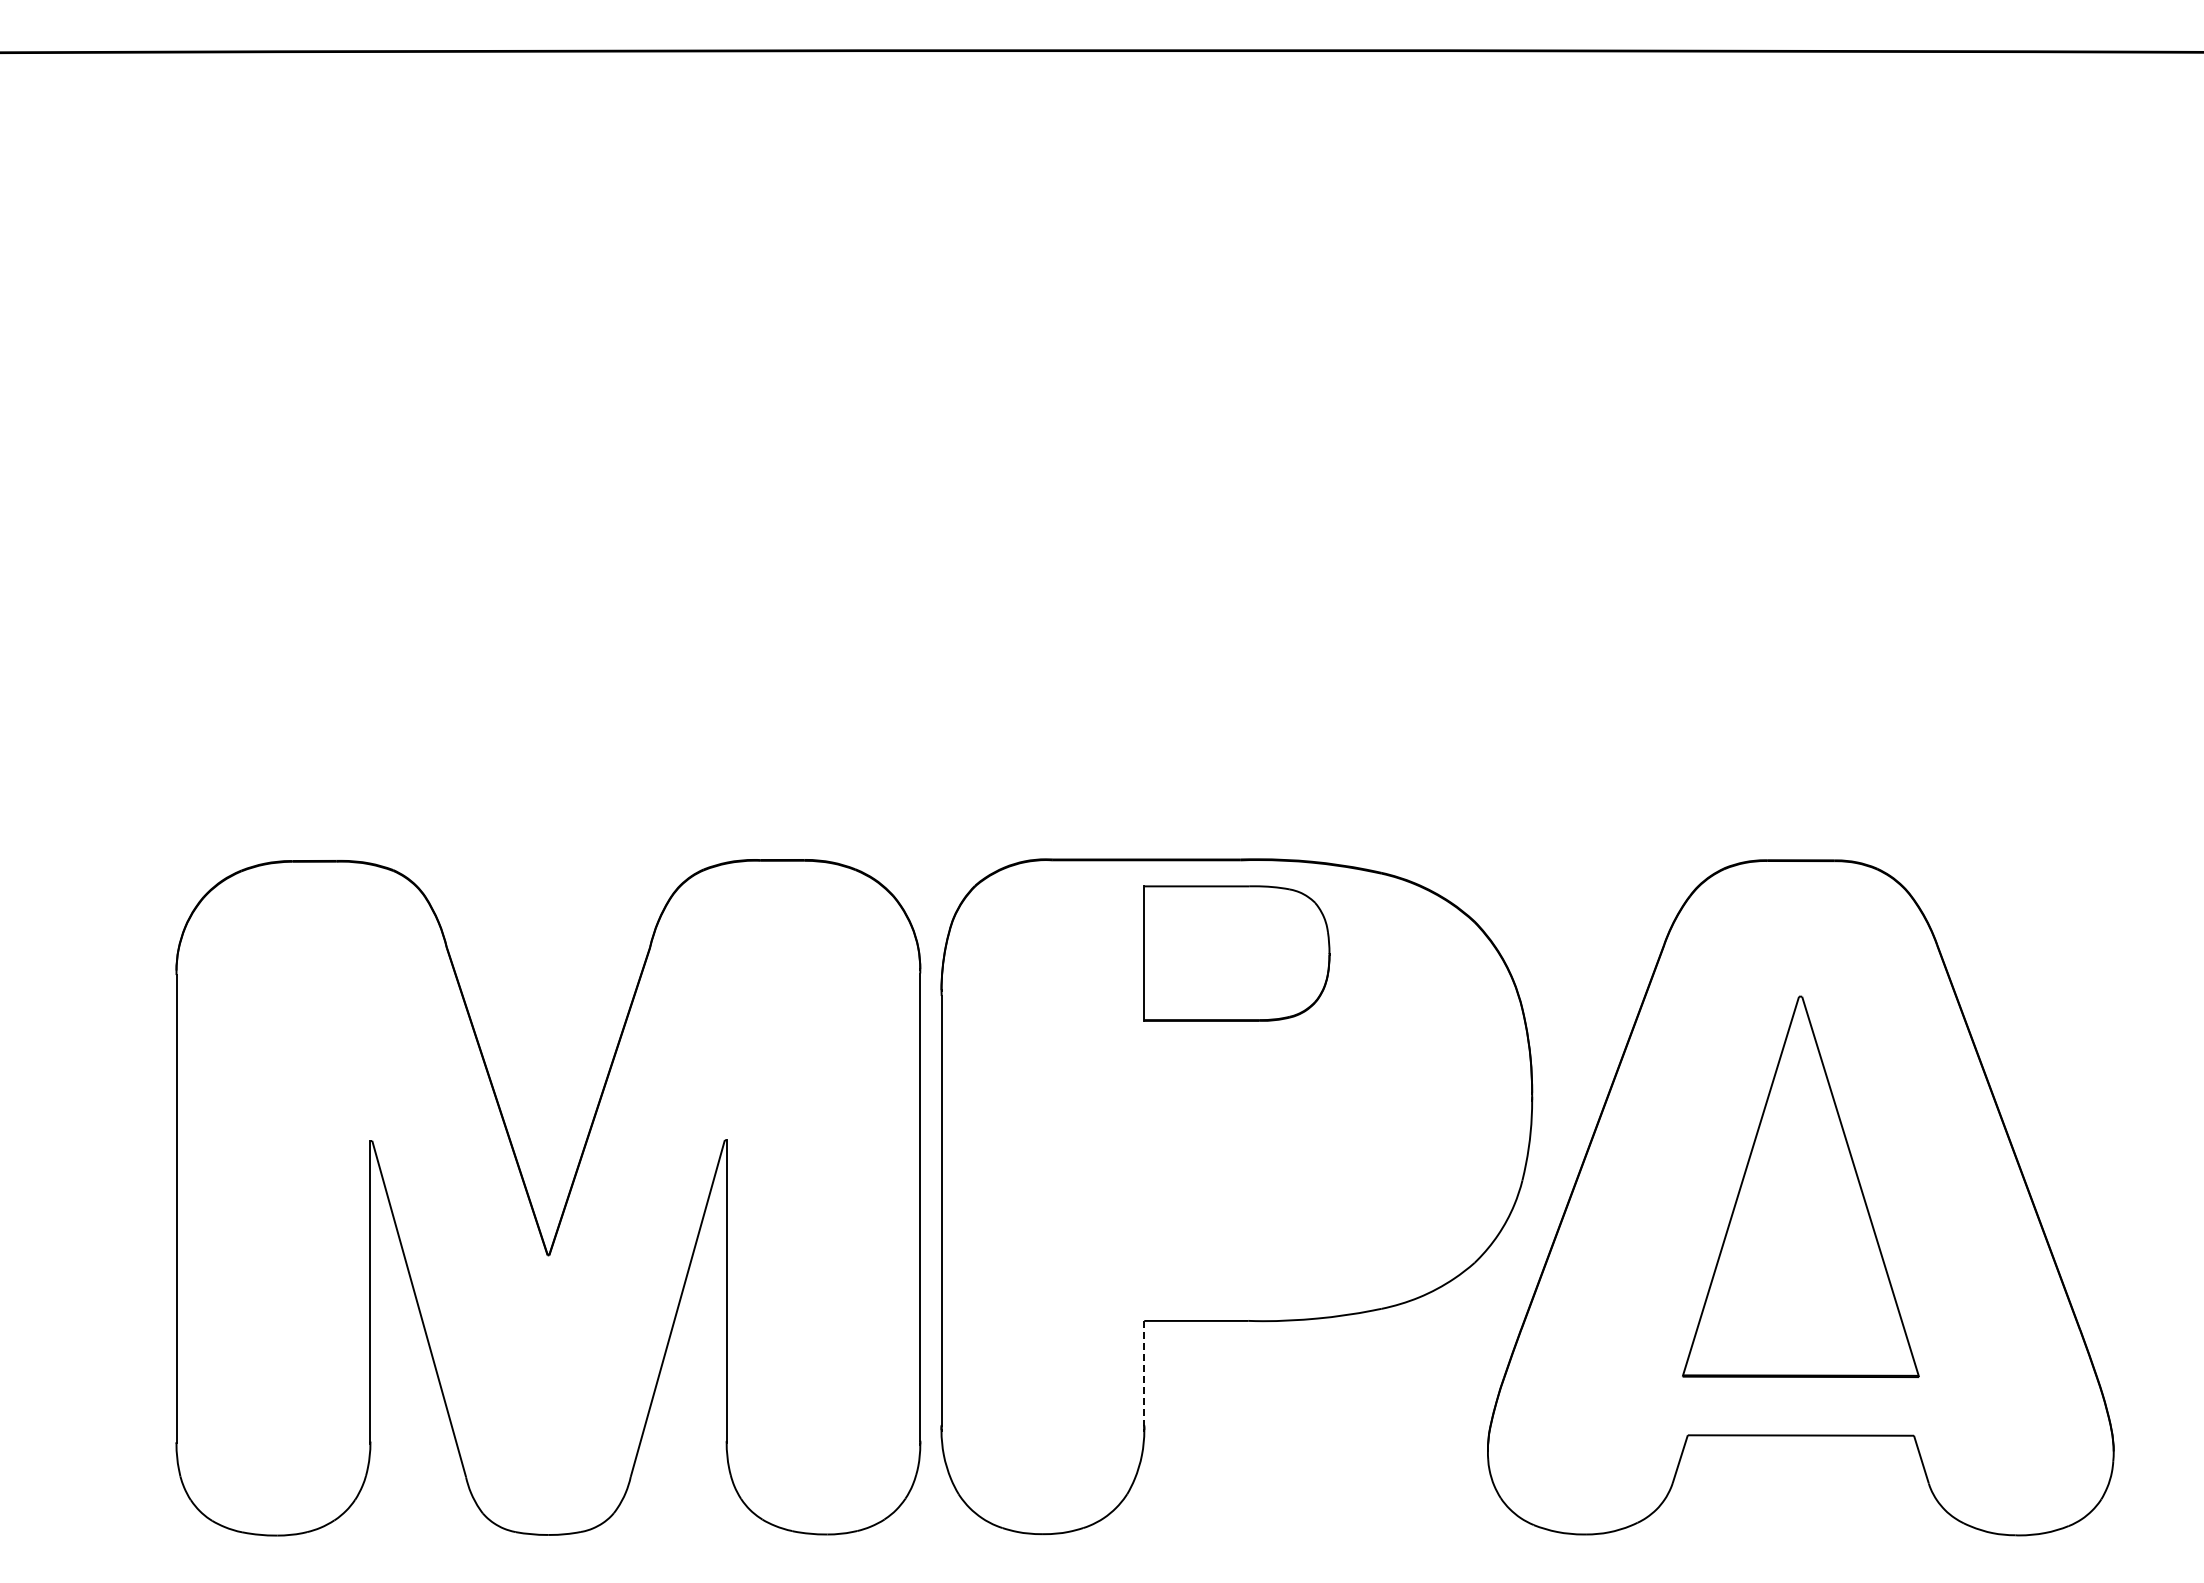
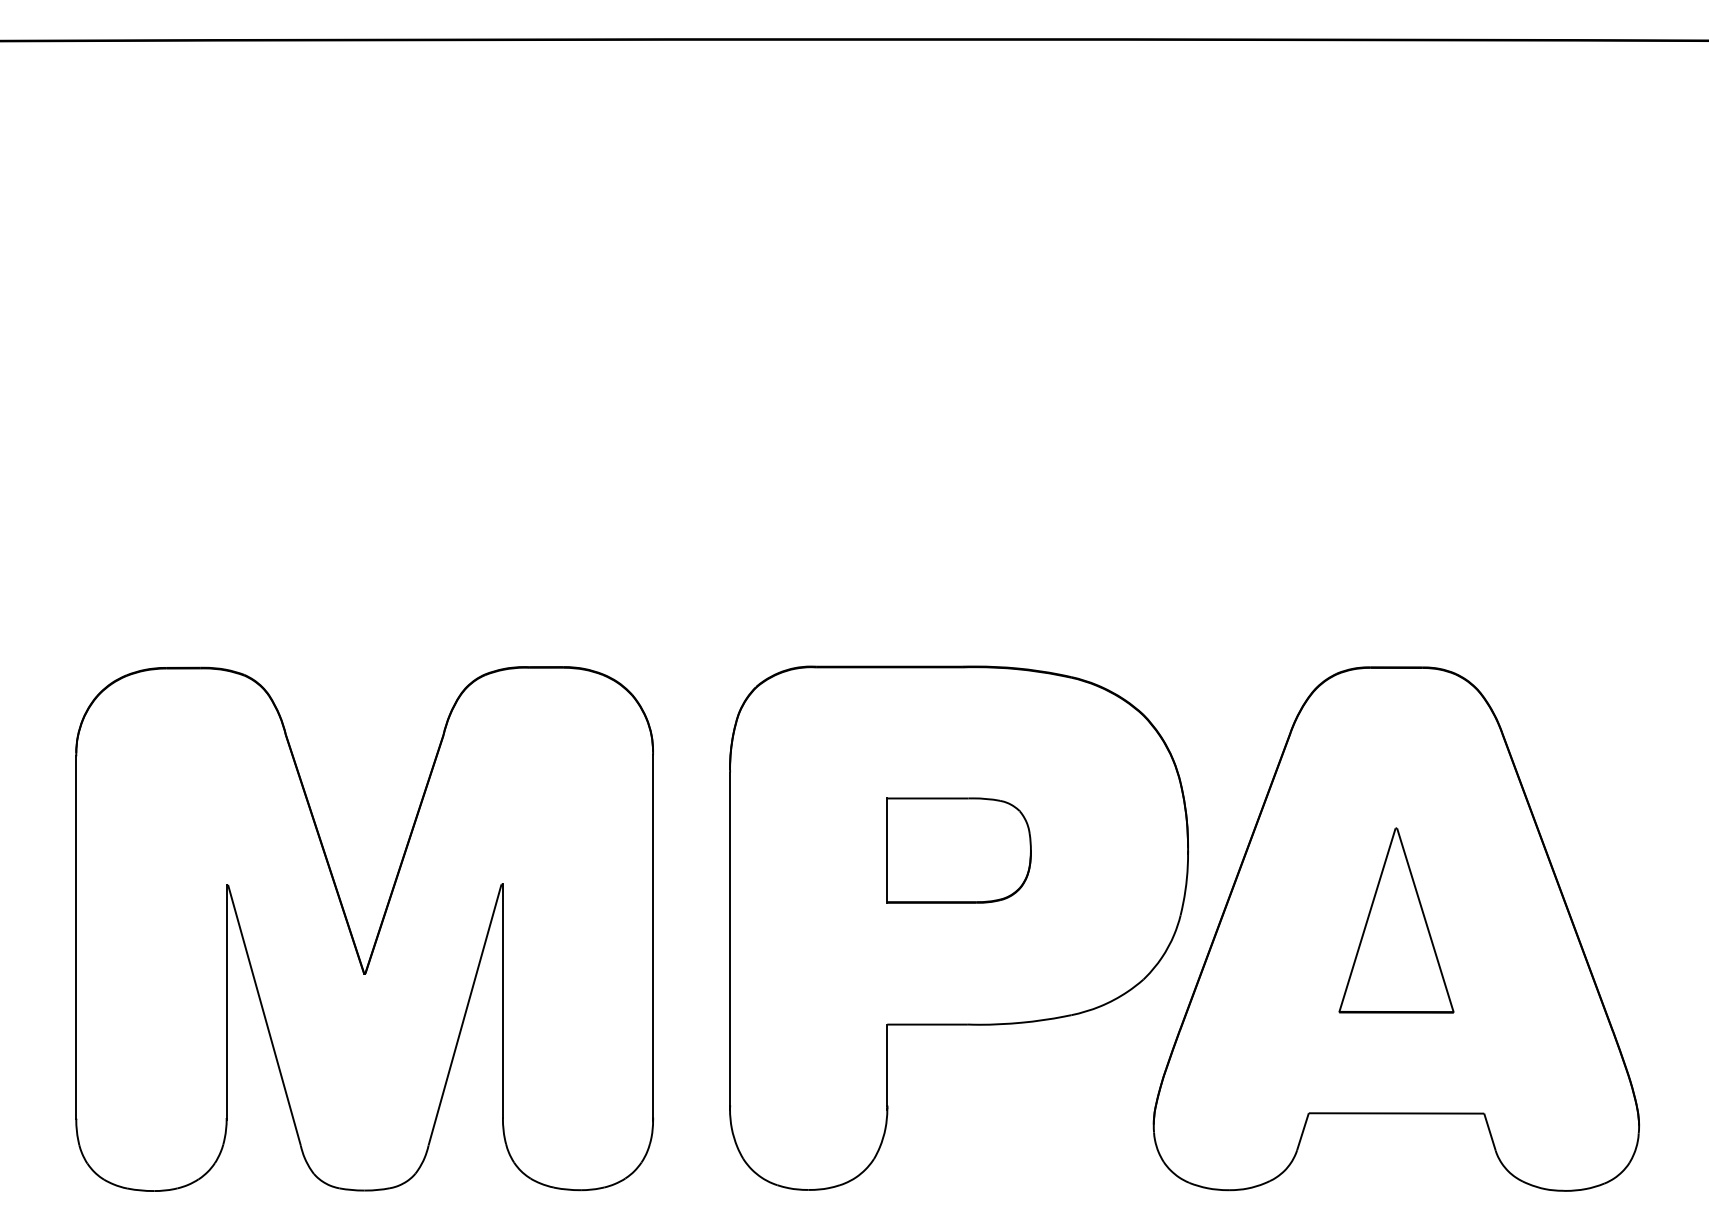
part: (1236, 953) -> (958, 850), moved
part: (1800, 1186) -> (1396, 920), size x0.62
part: (531, 1201) -> (351, 931), moved
line: (1144, 1373) -> (887, 1065), dashed -> solid

